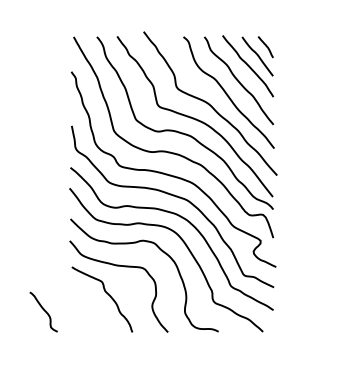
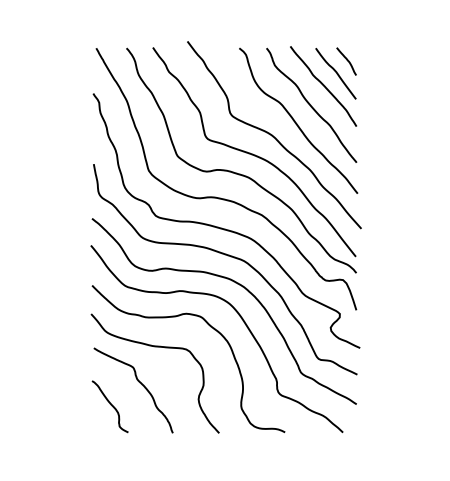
curve: (43, 311) -> (110, 405), moved

